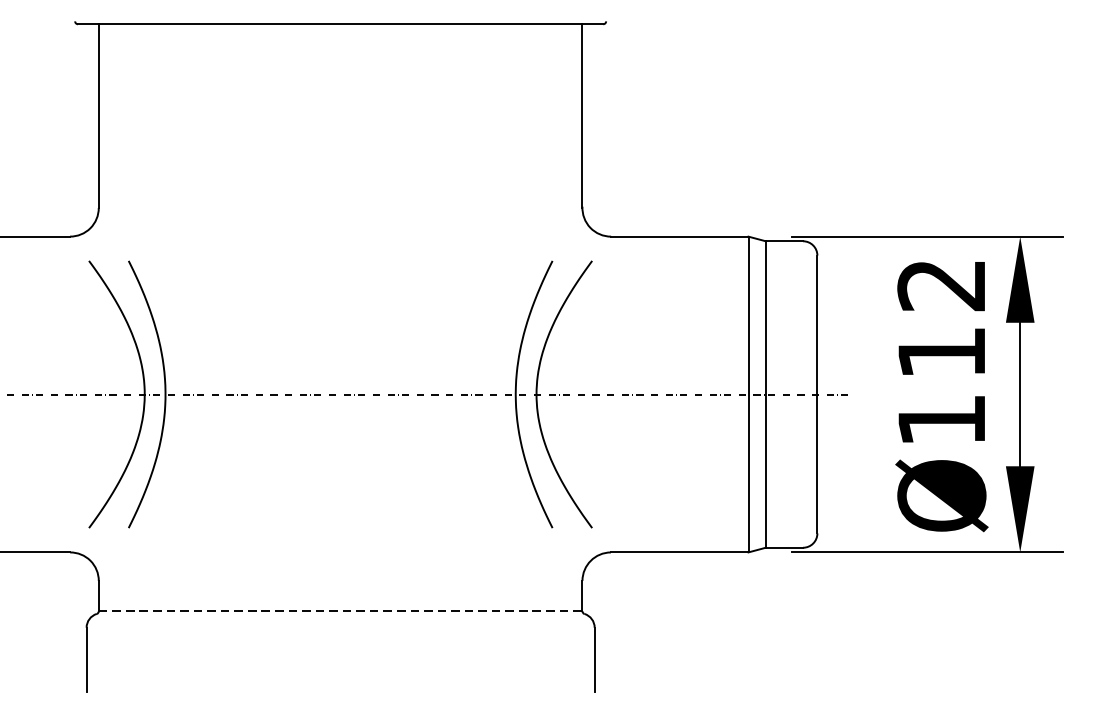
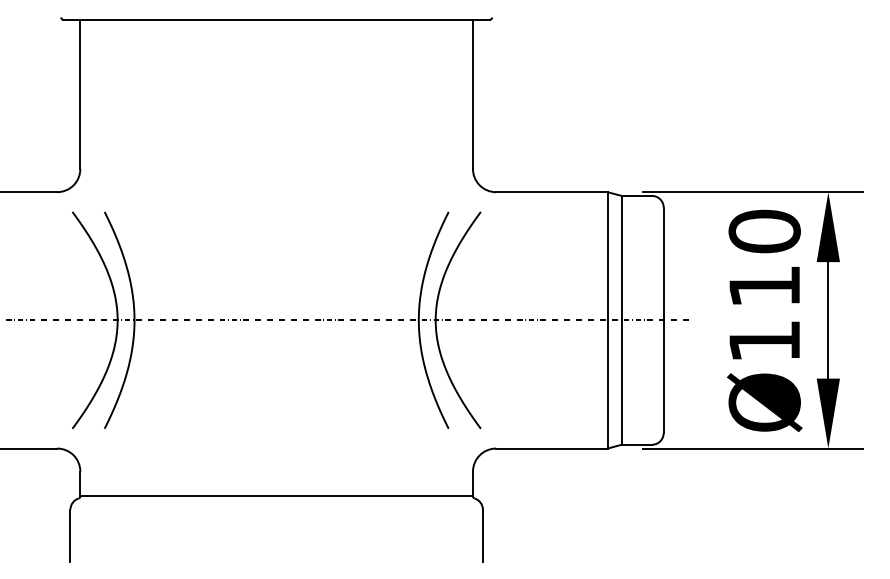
text: (941, 285) -> (764, 231), Ø112 -> Ø110
line: (341, 611) -> (277, 496), dashed -> solid

